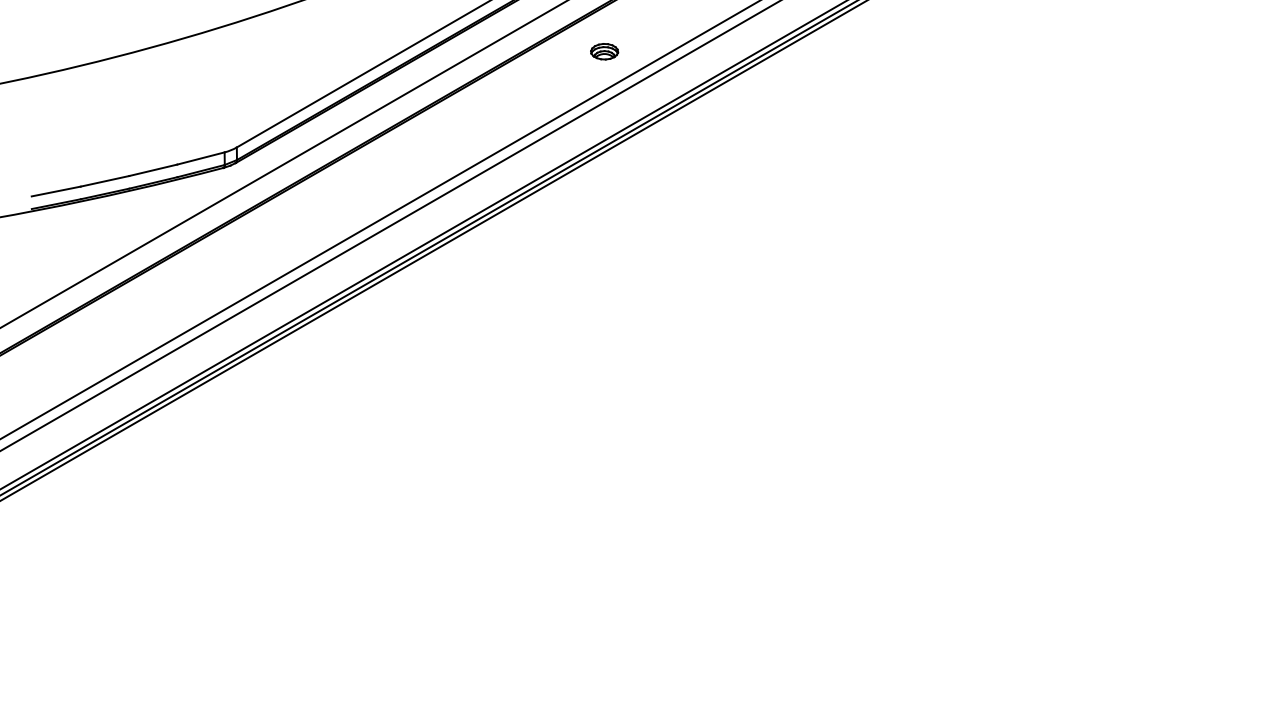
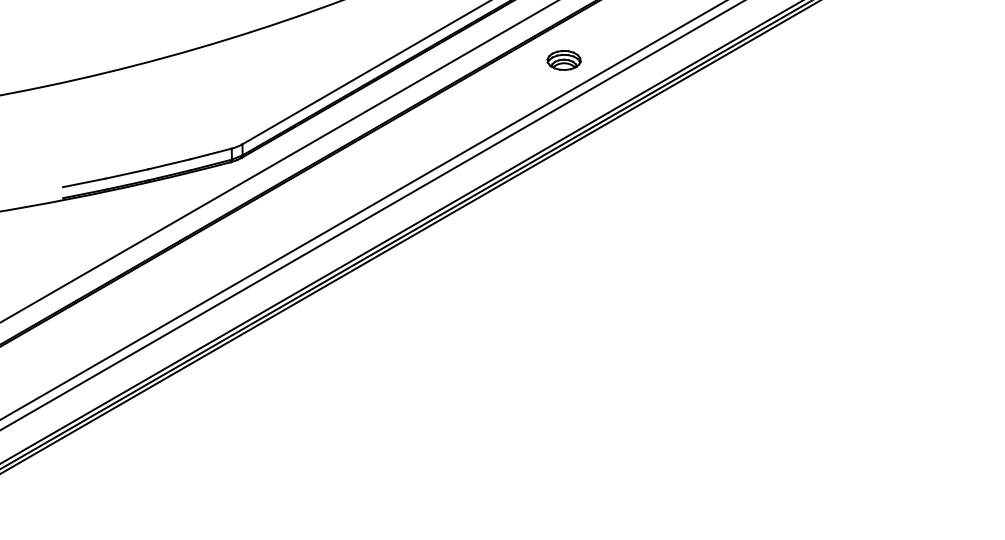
part: (604, 51) -> (564, 60), size x1.4

